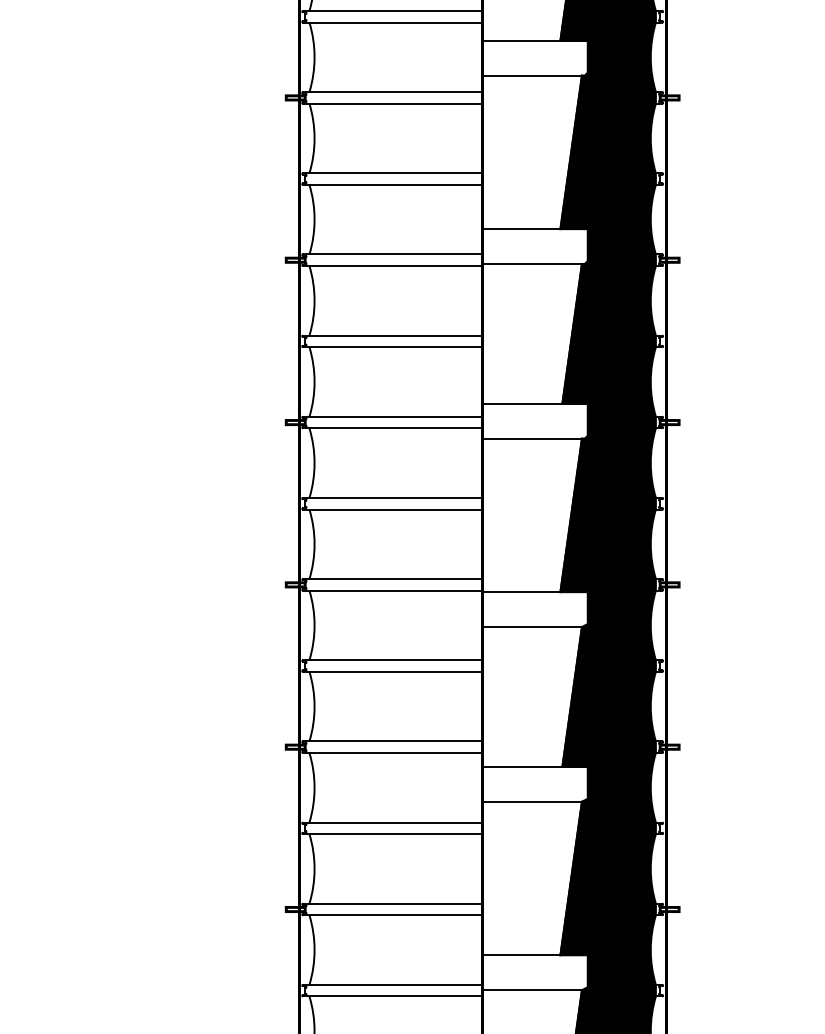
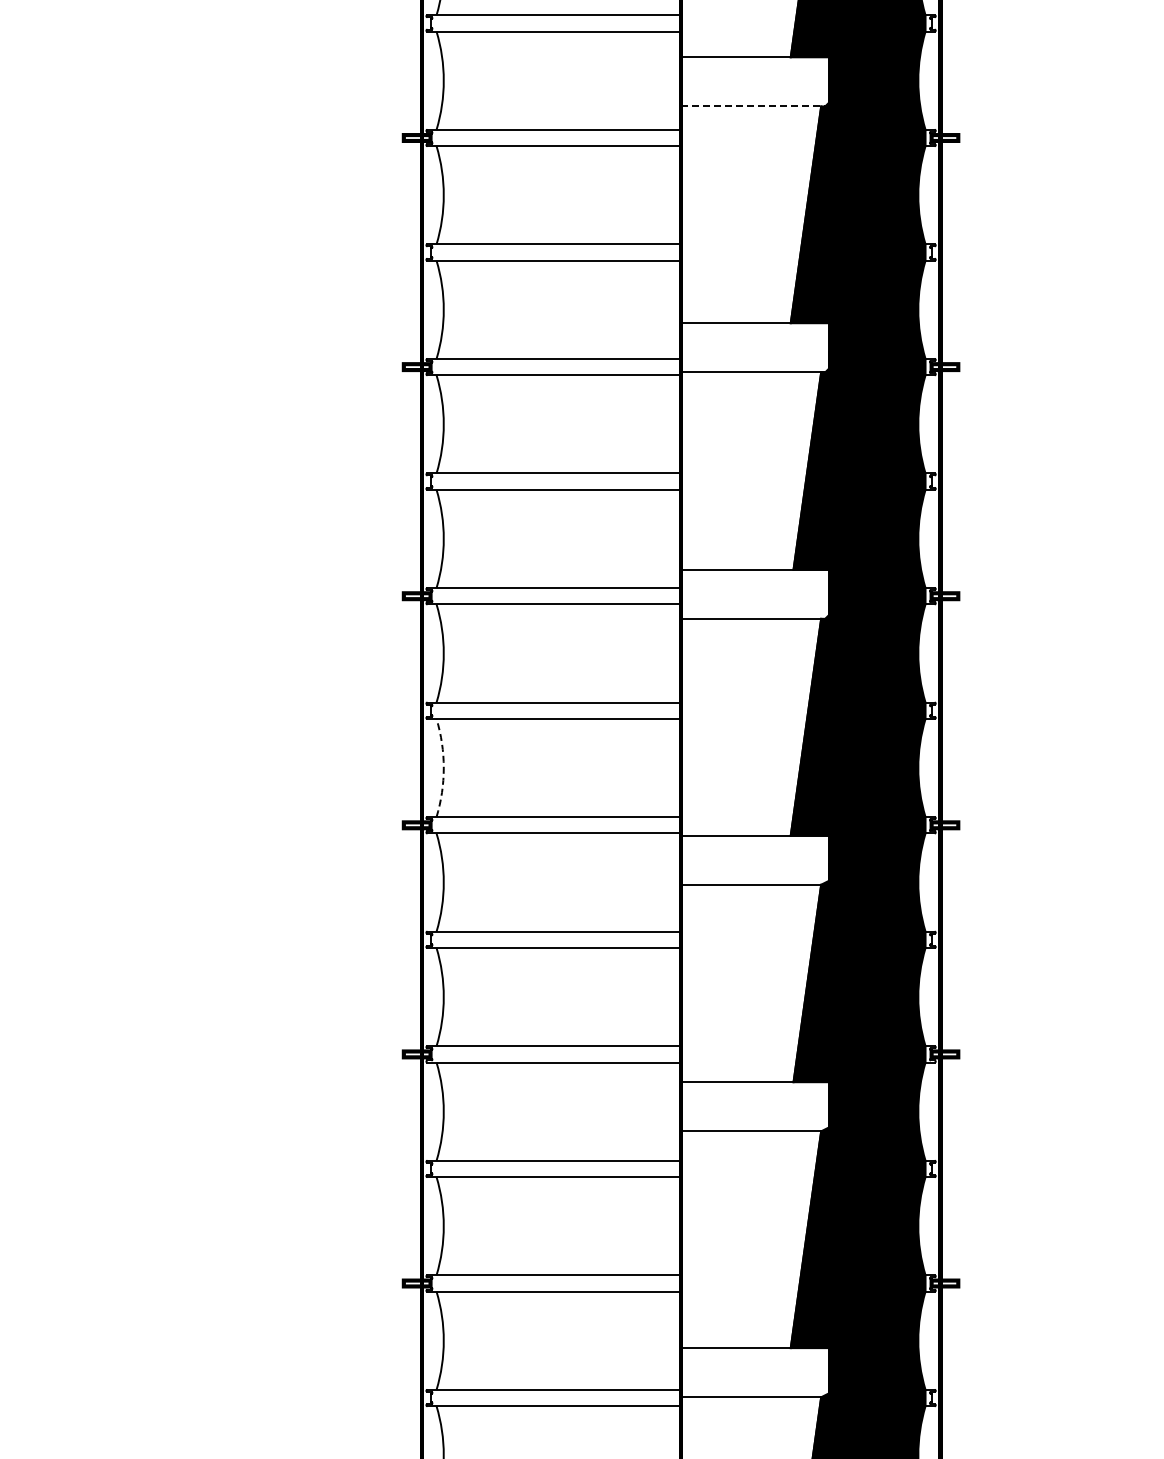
line: (534, 75) -> (753, 106), solid -> dashed
arc: (314, 544) -> (443, 768), solid -> dashed

